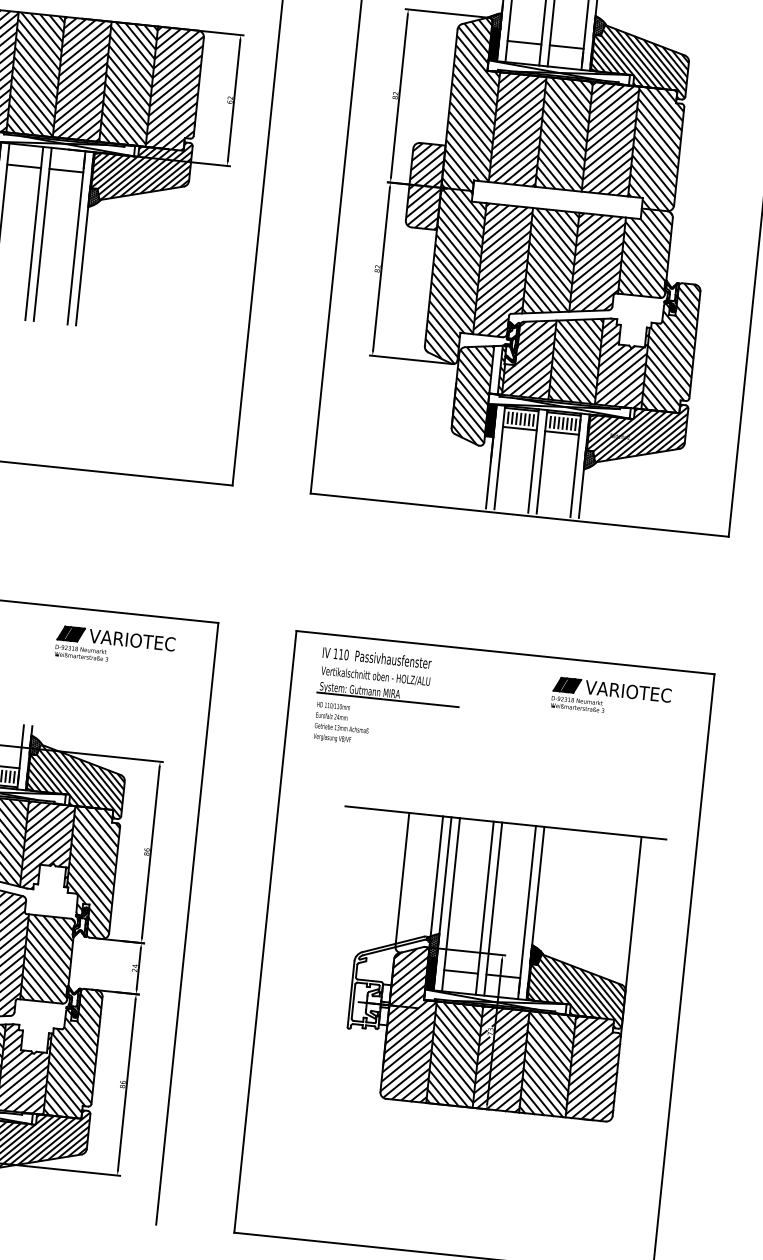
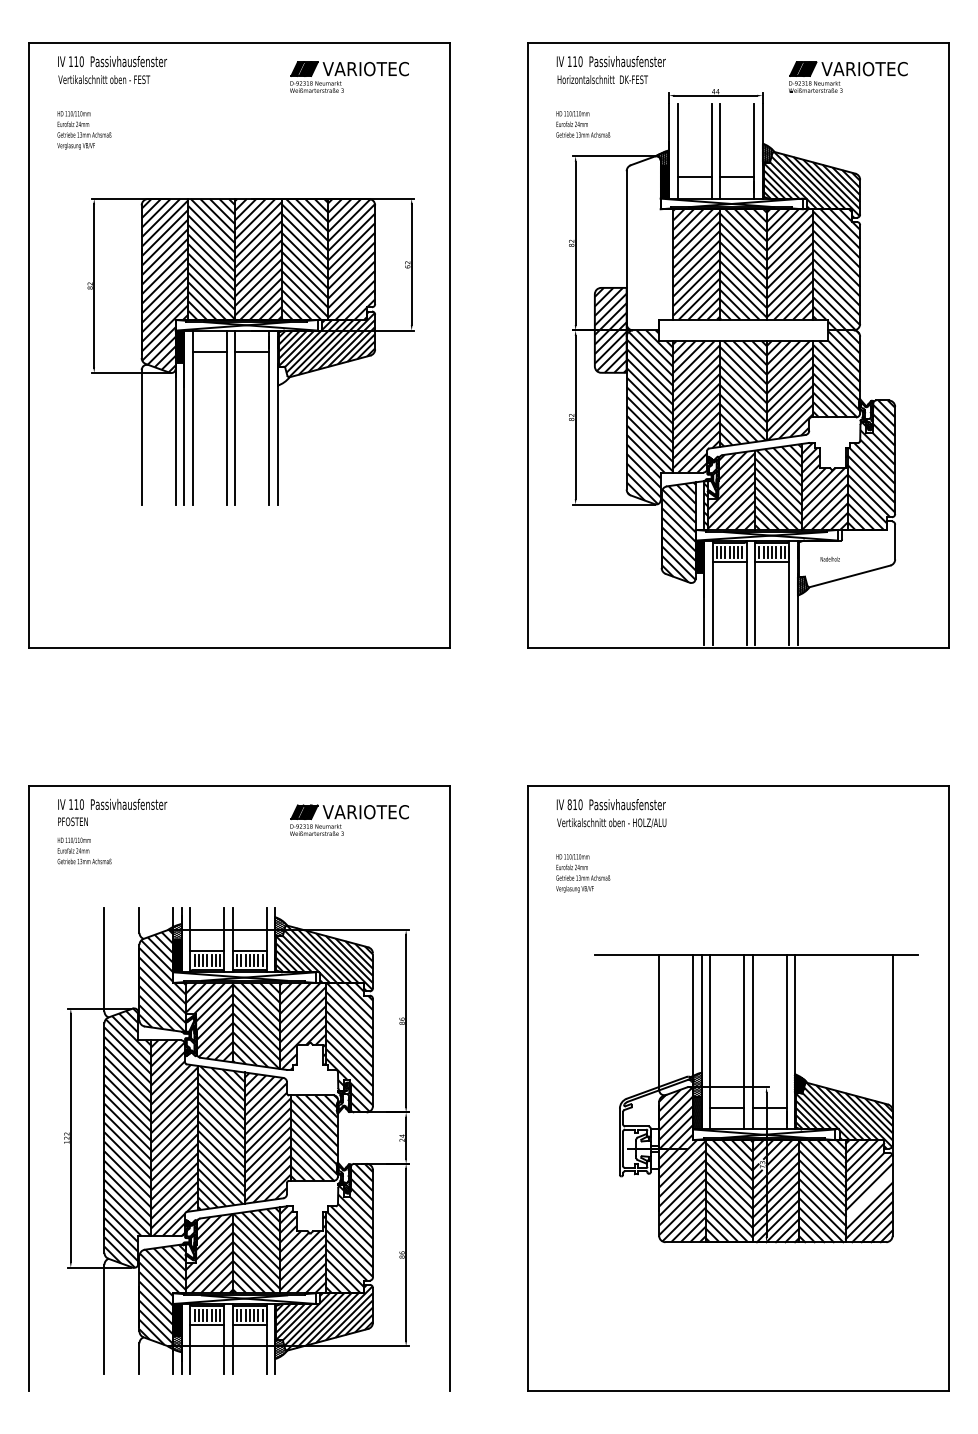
hatch: (472, 103) -> (649, 243), removed
hatch: (94, 197) -> (282, 375), removed
hatch: (636, 433) -> (846, 554), removed
text: (335, 653) -> (569, 804), 110 -> 810
part: (387, 694) -> (625, 839), removed
part: (611, 697) -> (848, 819), removed
line: (592, 1074) -> (868, 1196), removed

